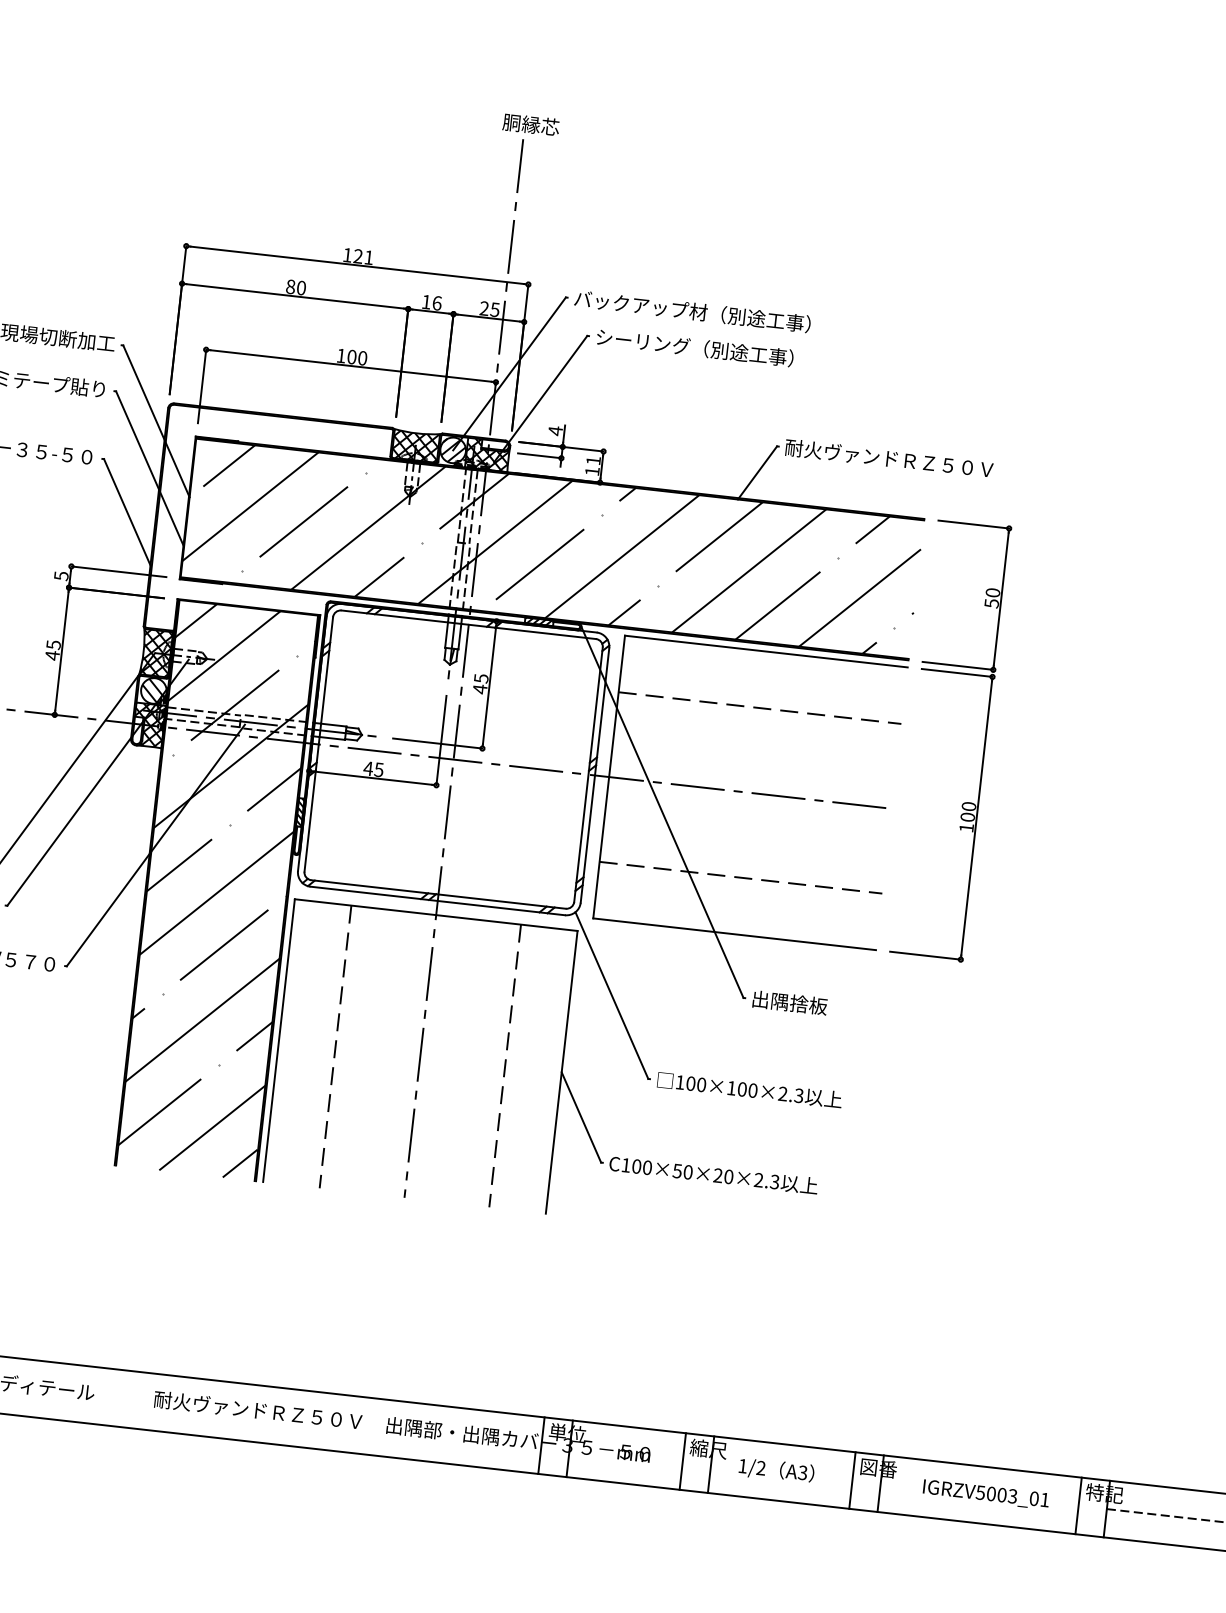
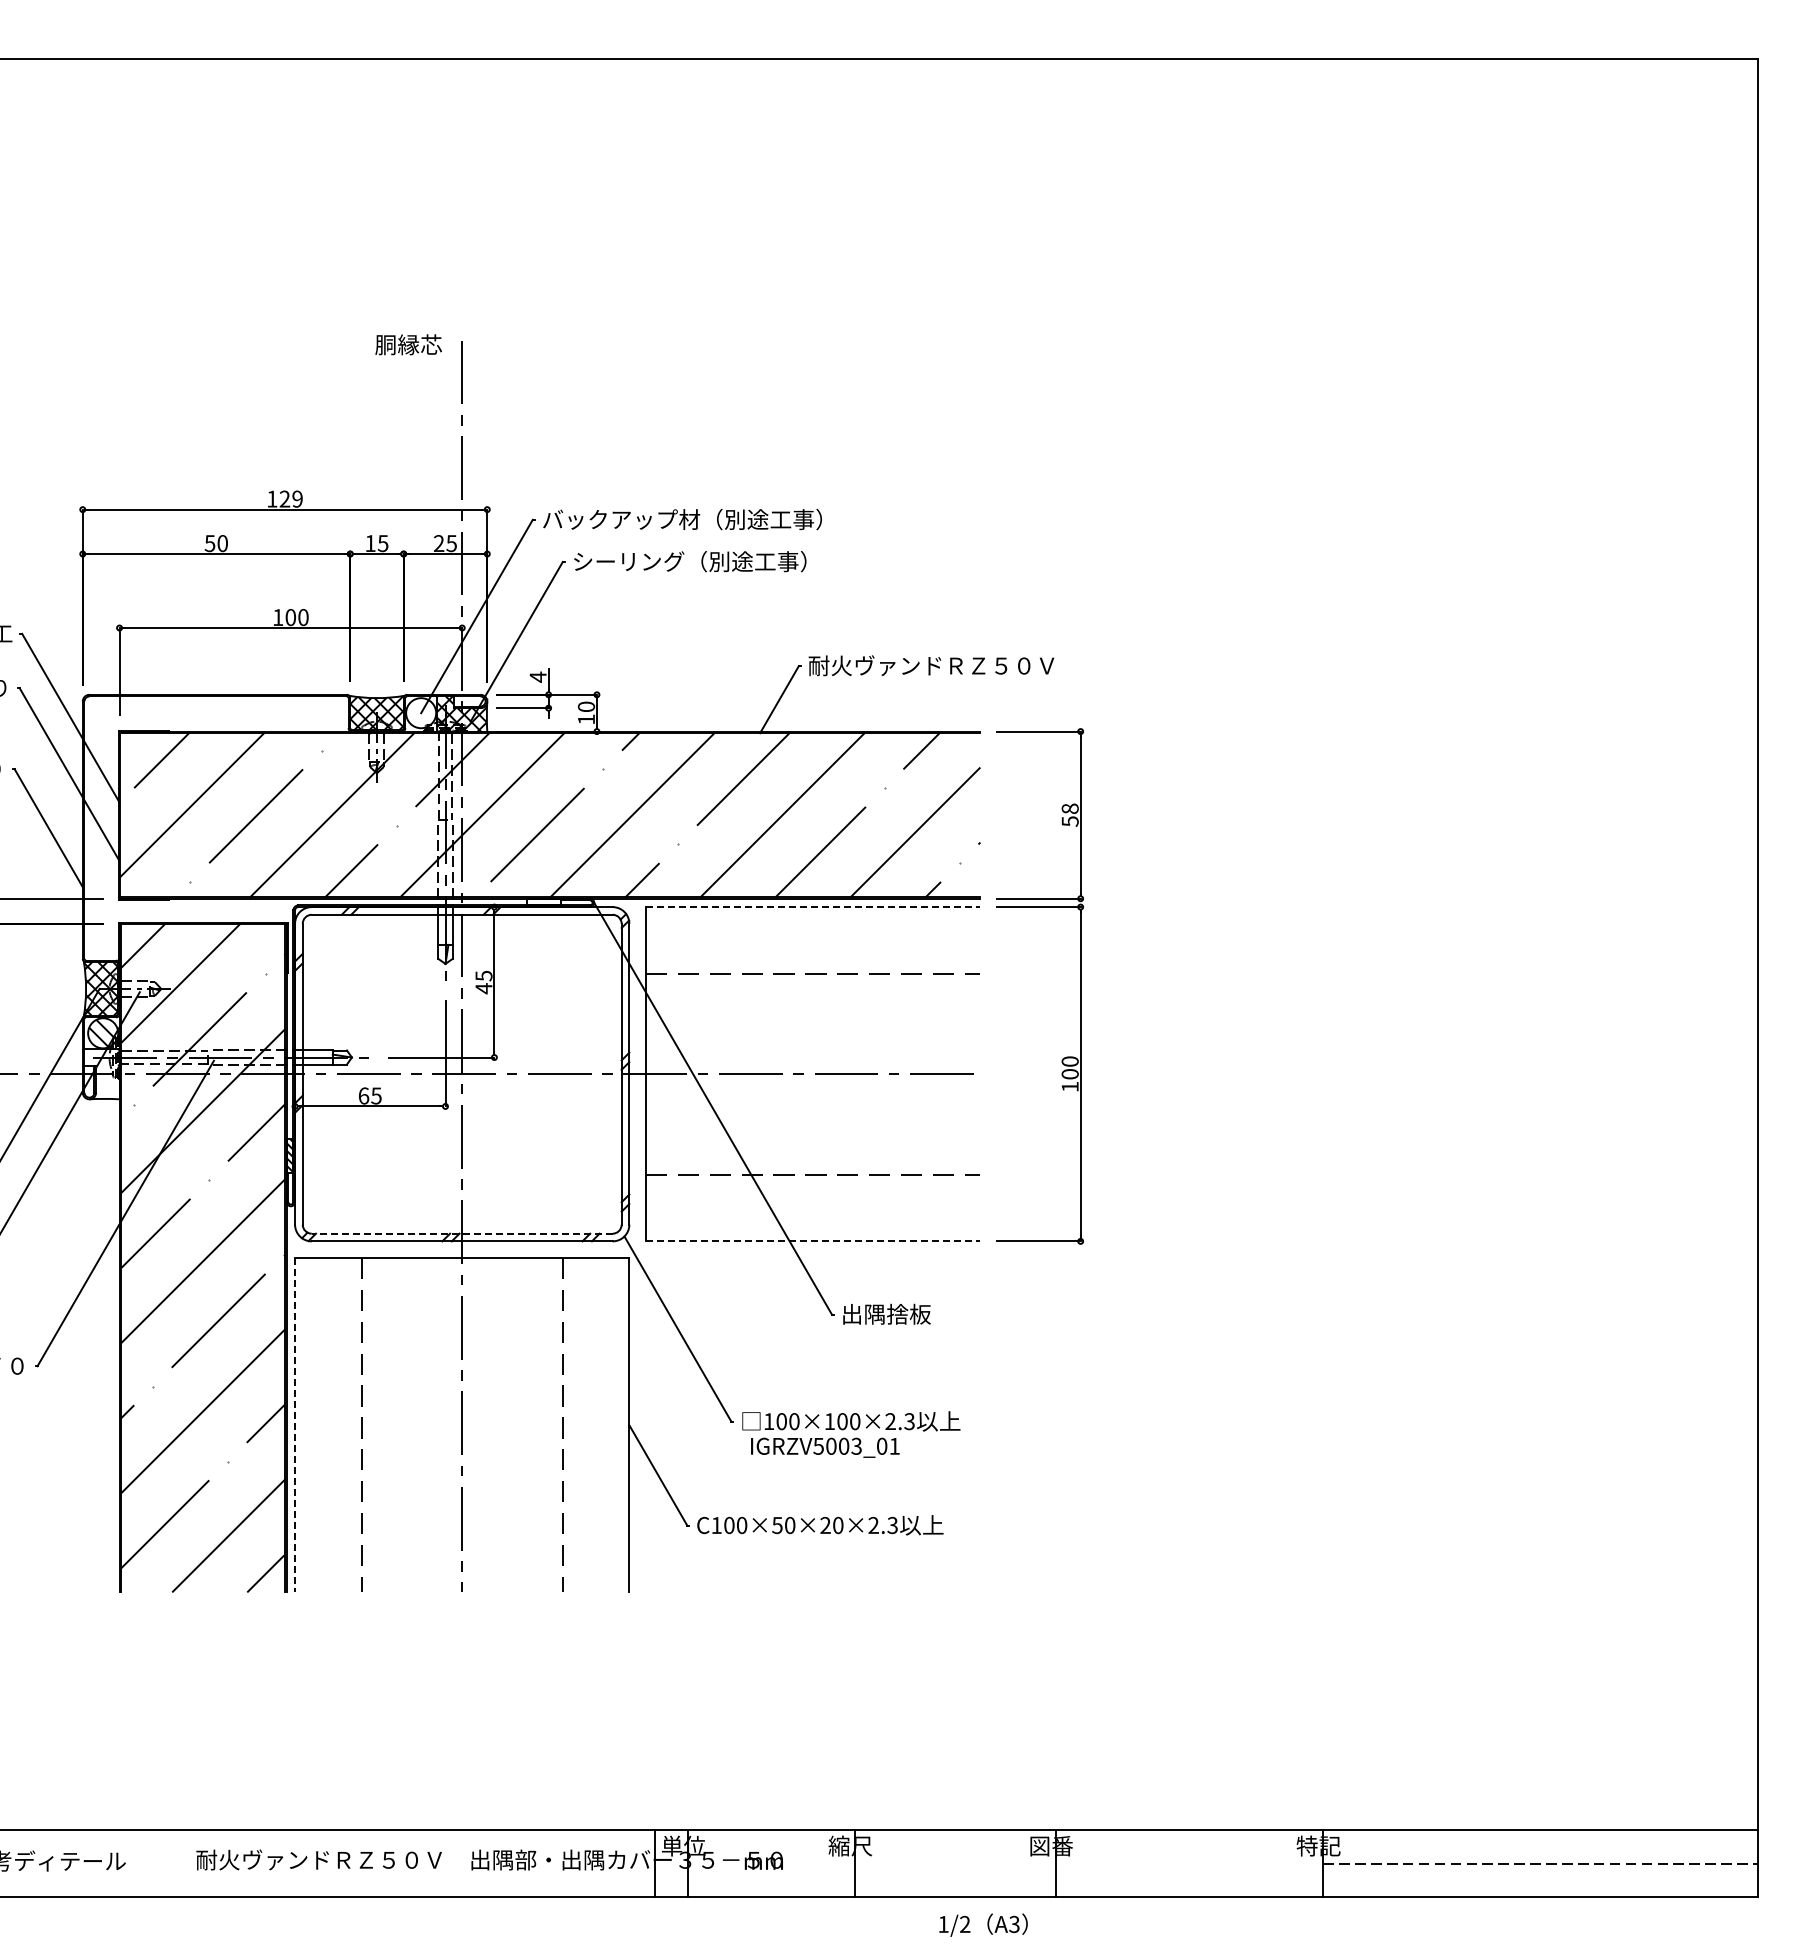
text: (531, 124) -> (408, 344), moved
text: (368, 257) -> (297, 498), 121 -> 129
text: (290, 286) -> (209, 543), 80 -> 50
text: (436, 303) -> (382, 543), 16 -> 15
hatch: (453, 450) -> (421, 713), removed
text: (593, 460) -> (586, 706), 11 -> 10
text: (993, 592) -> (1070, 808), 50 -> 58
hatch: (538, 621) -> (543, 901), removed
line: (766, 651) -> (813, 907), solid -> dashed
hatch: (148, 725) -> (101, 1074), removed
text: (368, 768) -> (363, 1095), 45 -> 65
line: (437, 894) -> (461, 1233), solid -> dashed
line: (734, 934) -> (813, 1241), solid -> dashed
line: (279, 1040) -> (295, 1425), solid -> dashed
line: (682, 1461) -> (821, 1863), removed
text: (776, 1470) -> (983, 1924), moved
line: (852, 1480) -> (1022, 1863), removed
text: (986, 1494) -> (825, 1447), moved
line: (1078, 1505) -> (1289, 1863), removed

